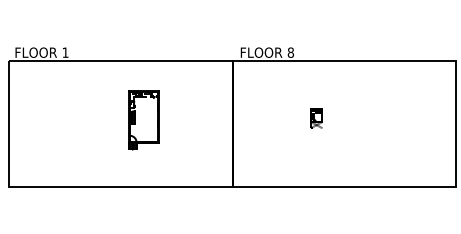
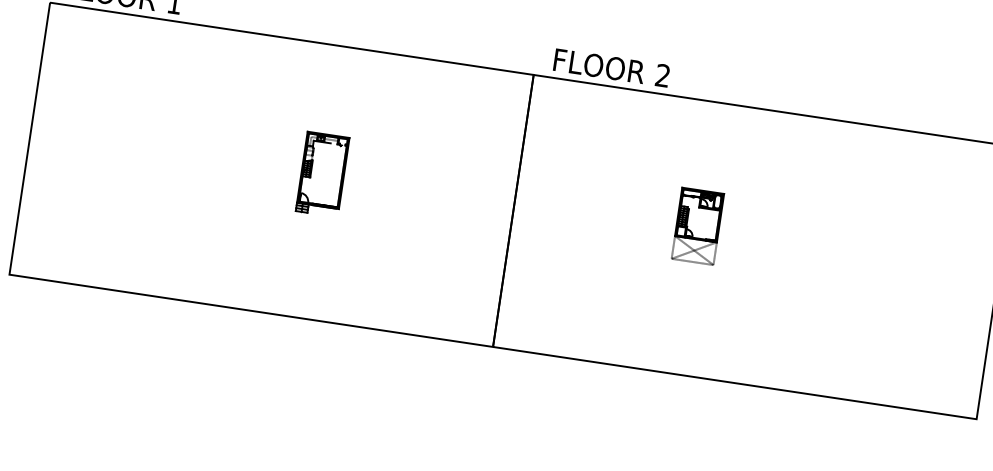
text: (290, 52) -> (662, 75), 8 -> 2
part: (316, 118) -> (697, 226), size x1.67
part: (143, 120) -> (321, 174), size x0.62

